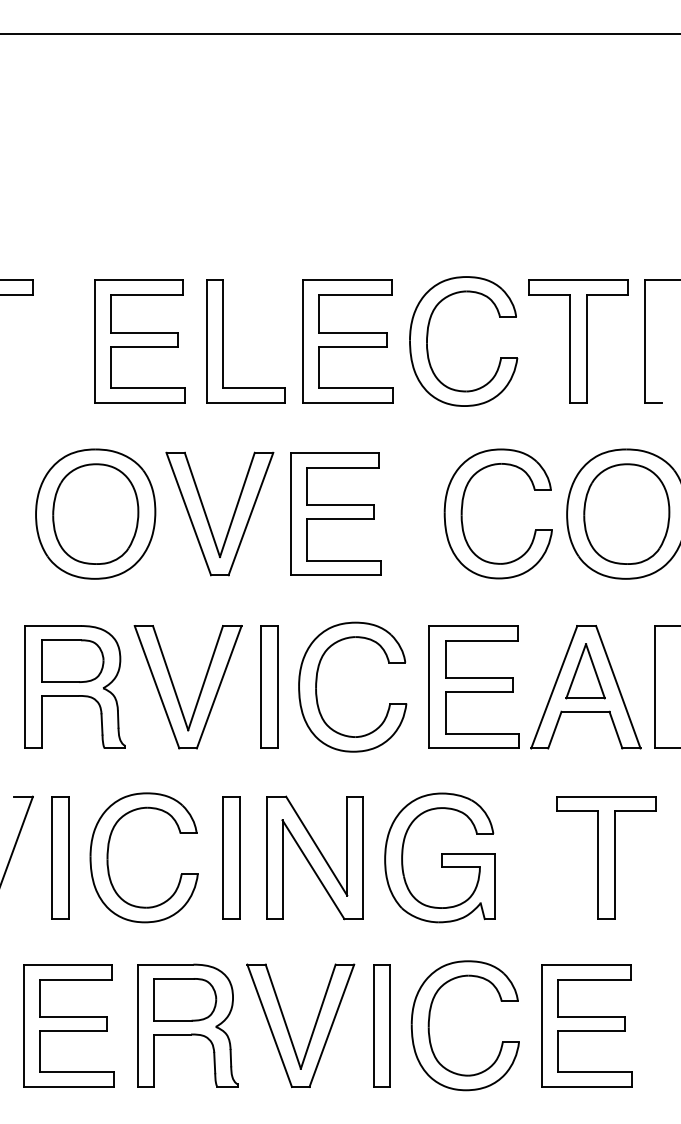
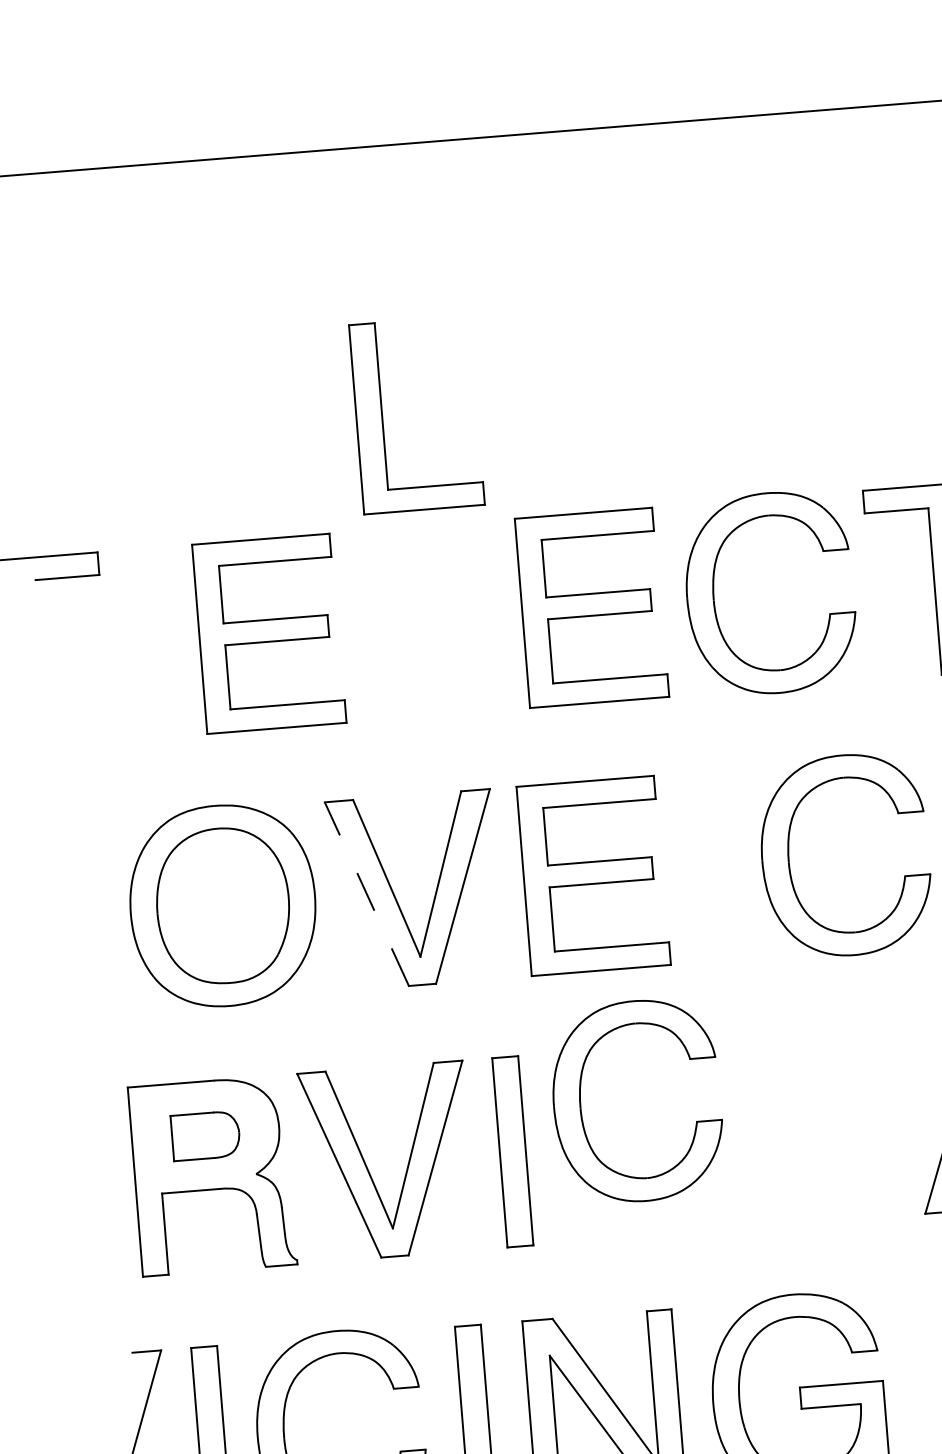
part: (223, 341) -> (382, 417), moved
line: (188, 513) -> (366, 893), solid -> dashed
part: (72, 660) -> (205, 1134), size x0.7
part: (317, 683) -> (582, 1099), moved
part: (473, 686) -> (828, 1125), removed

